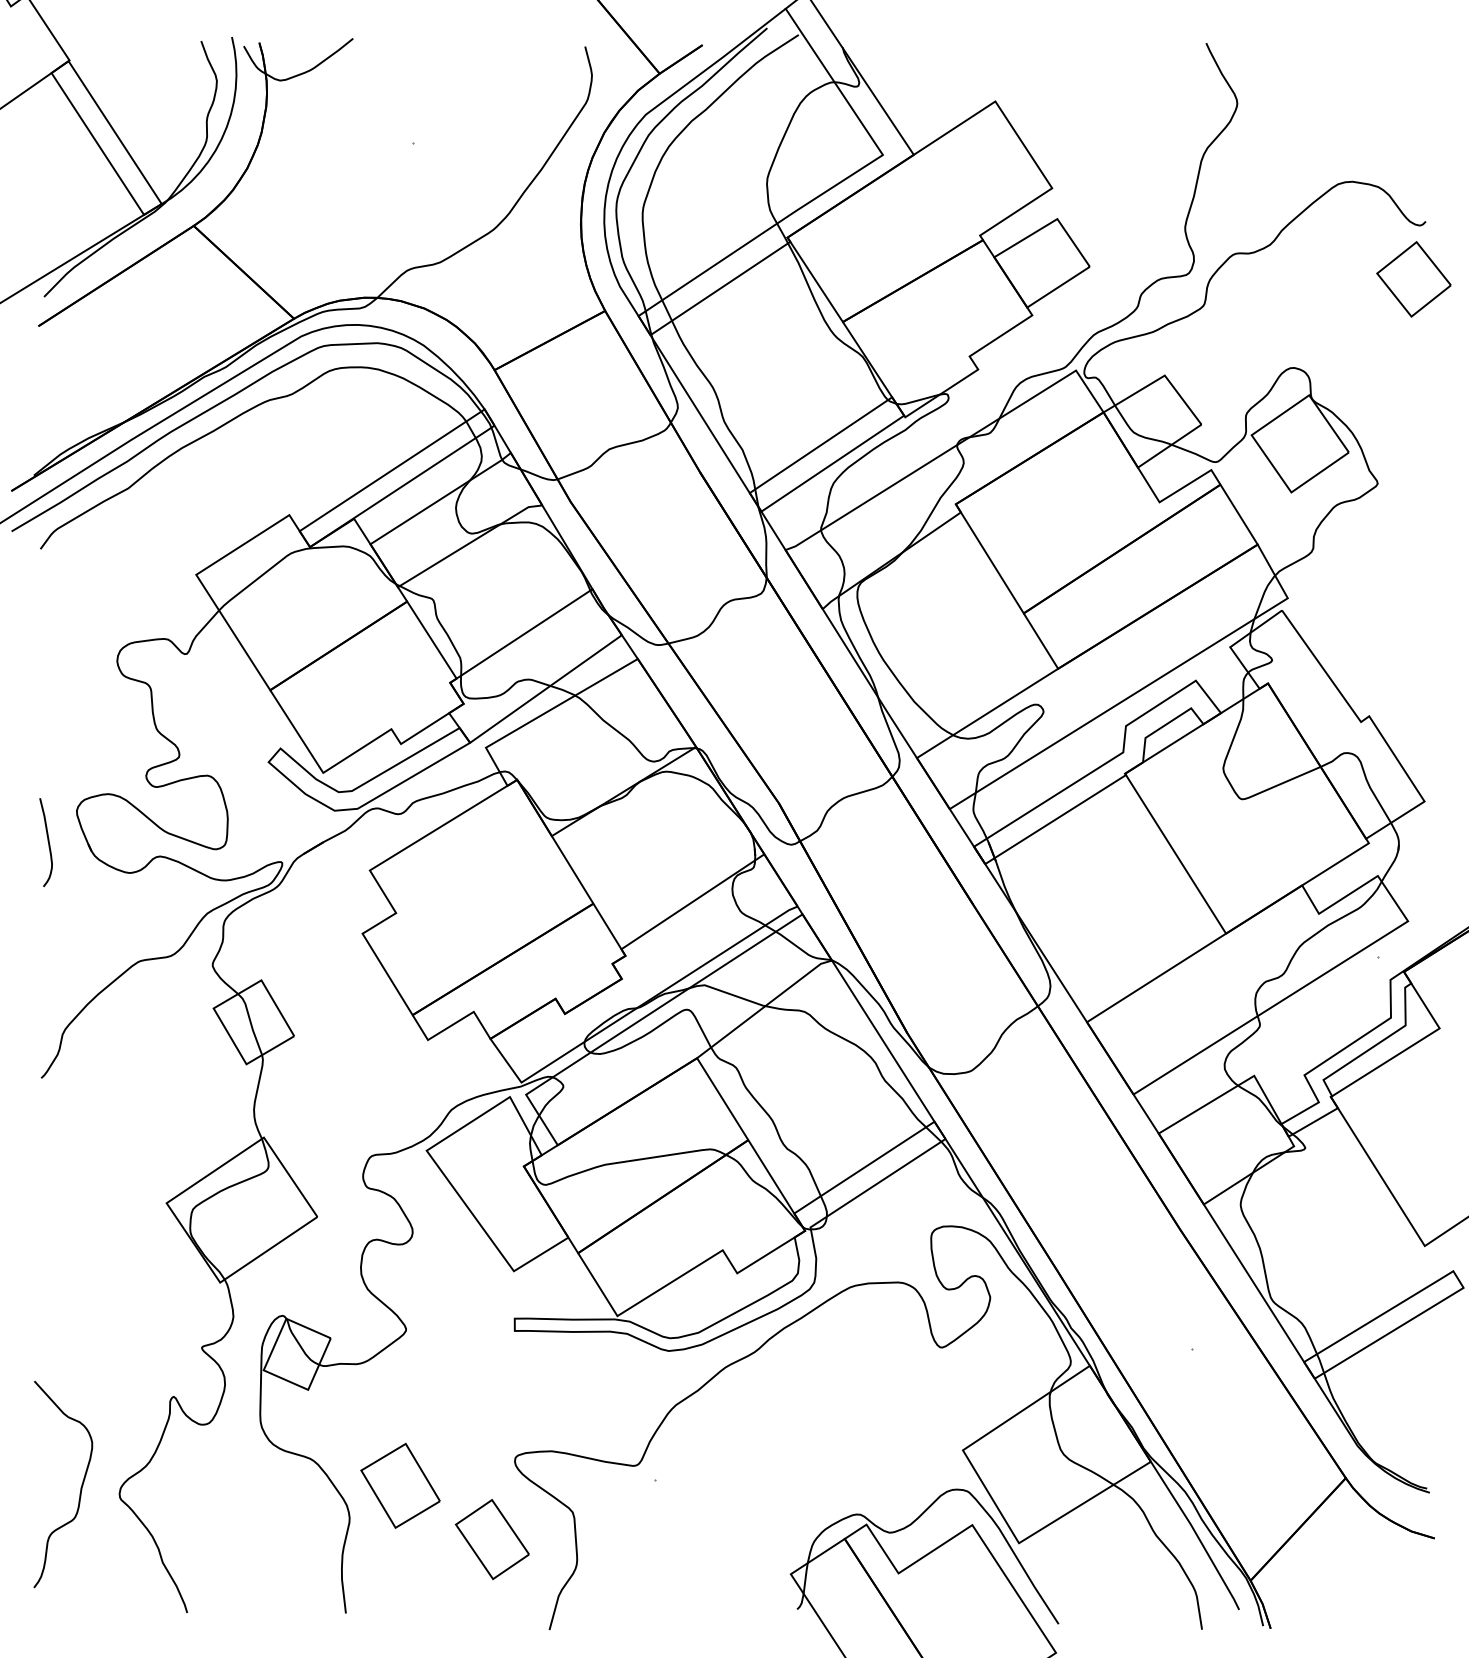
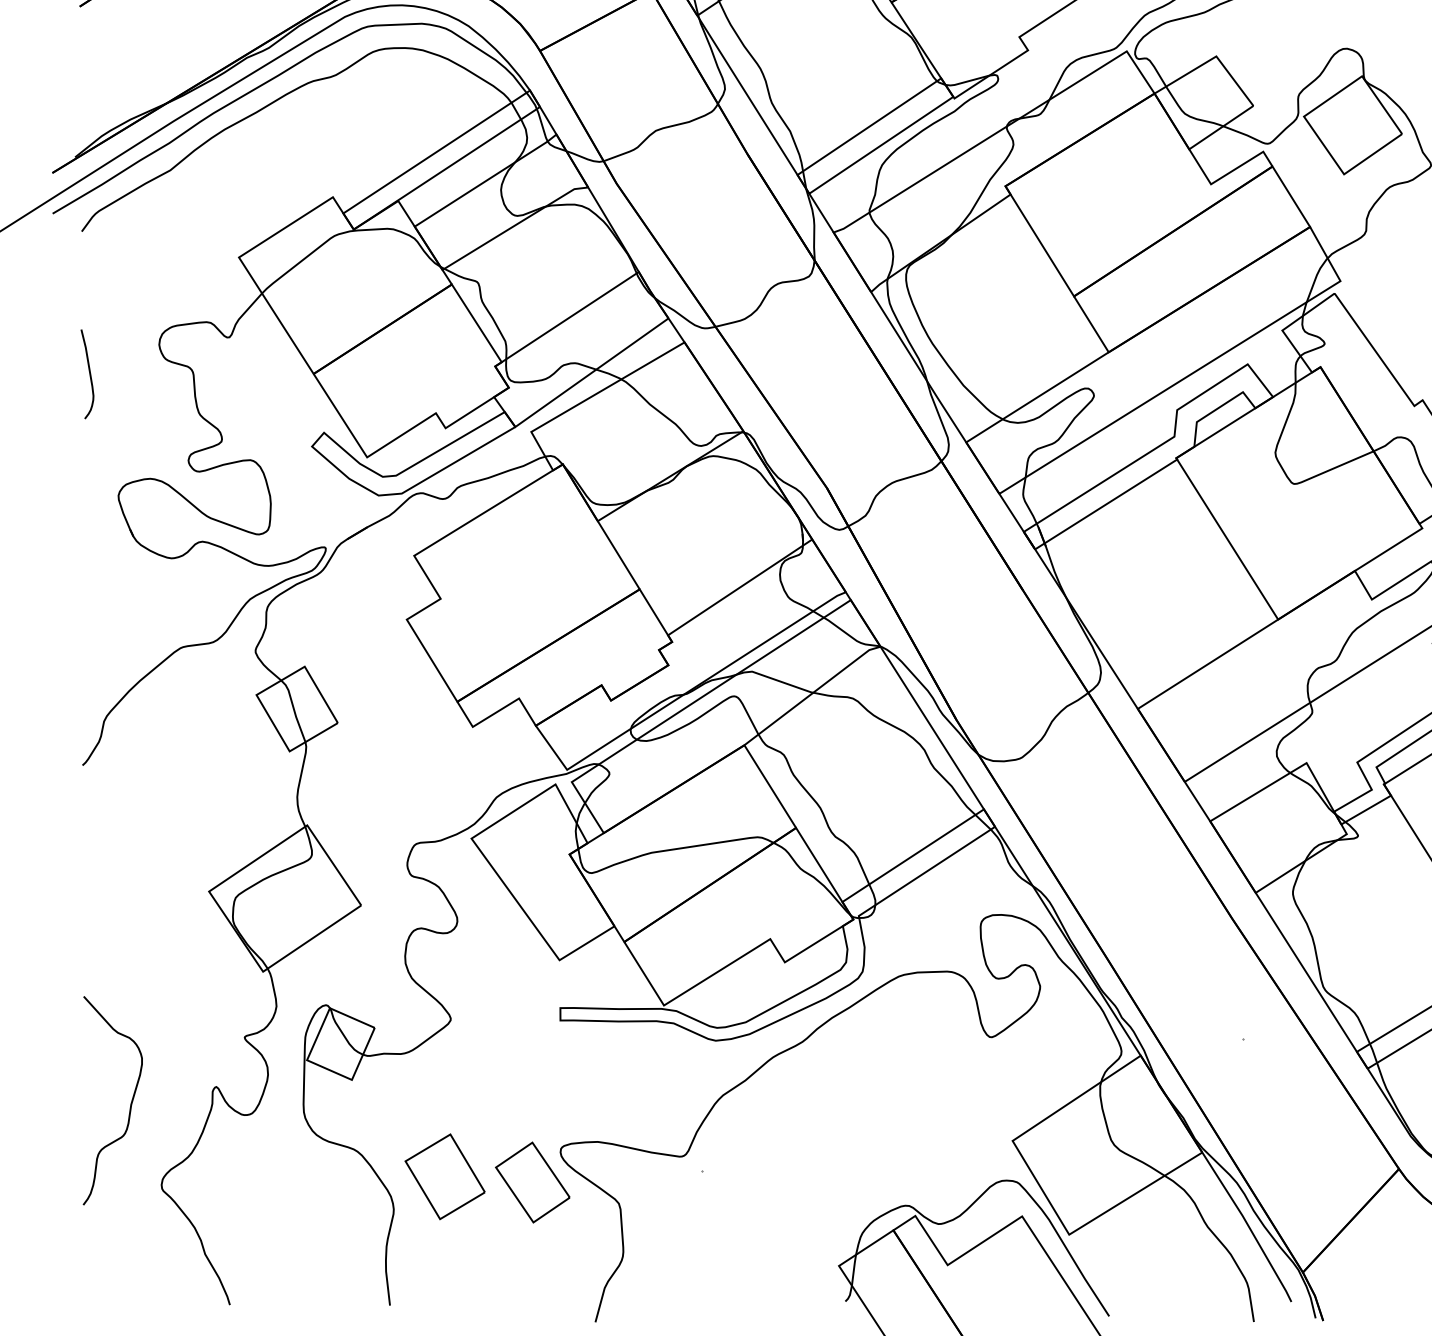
curve: (47, 841) -> (88, 373), moved
curve: (80, 1487) -> (130, 1103), moved
part: (491, 1539) -> (531, 1182), moved

